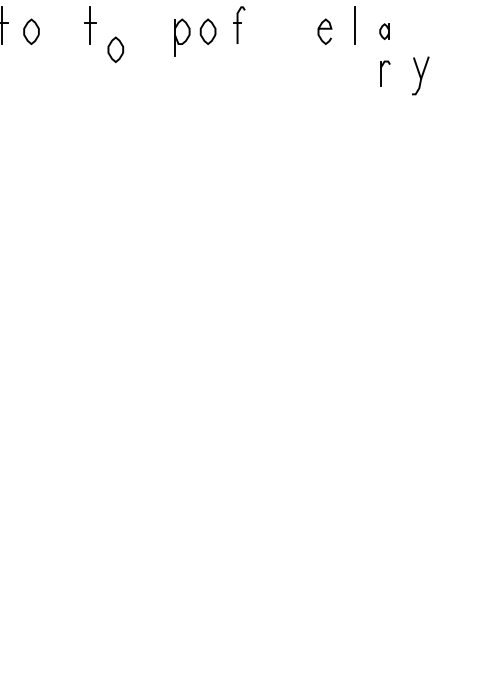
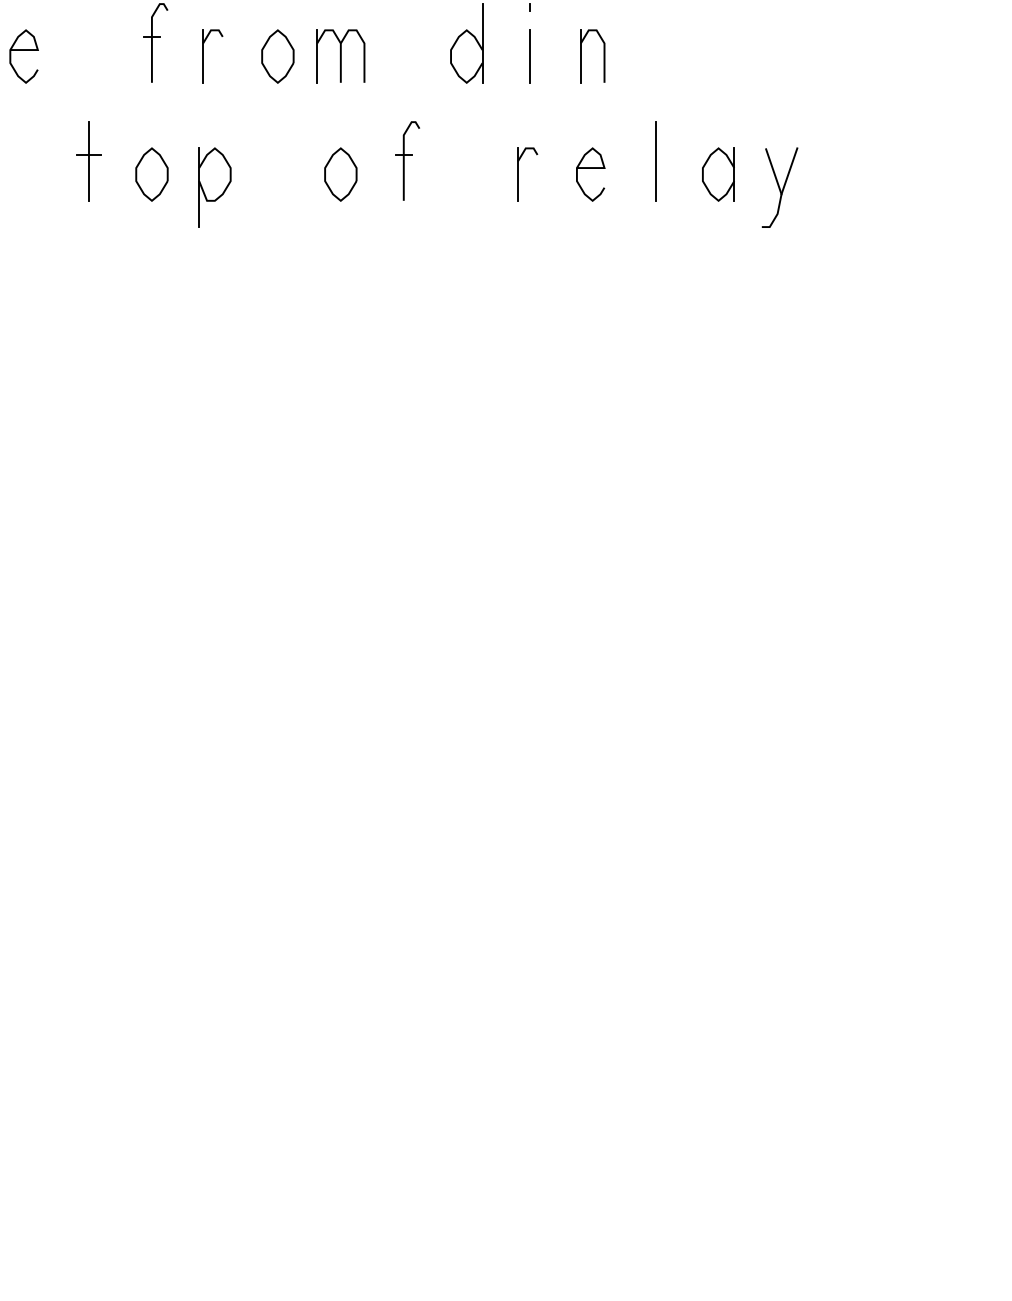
part: (384, 31) -> (718, 173), size x1.67
part: (182, 37) -> (215, 186), moved
part: (115, 49) -> (151, 173), moved
part: (385, 73) -> (527, 173), moved
part: (420, 75) -> (780, 186), moved

